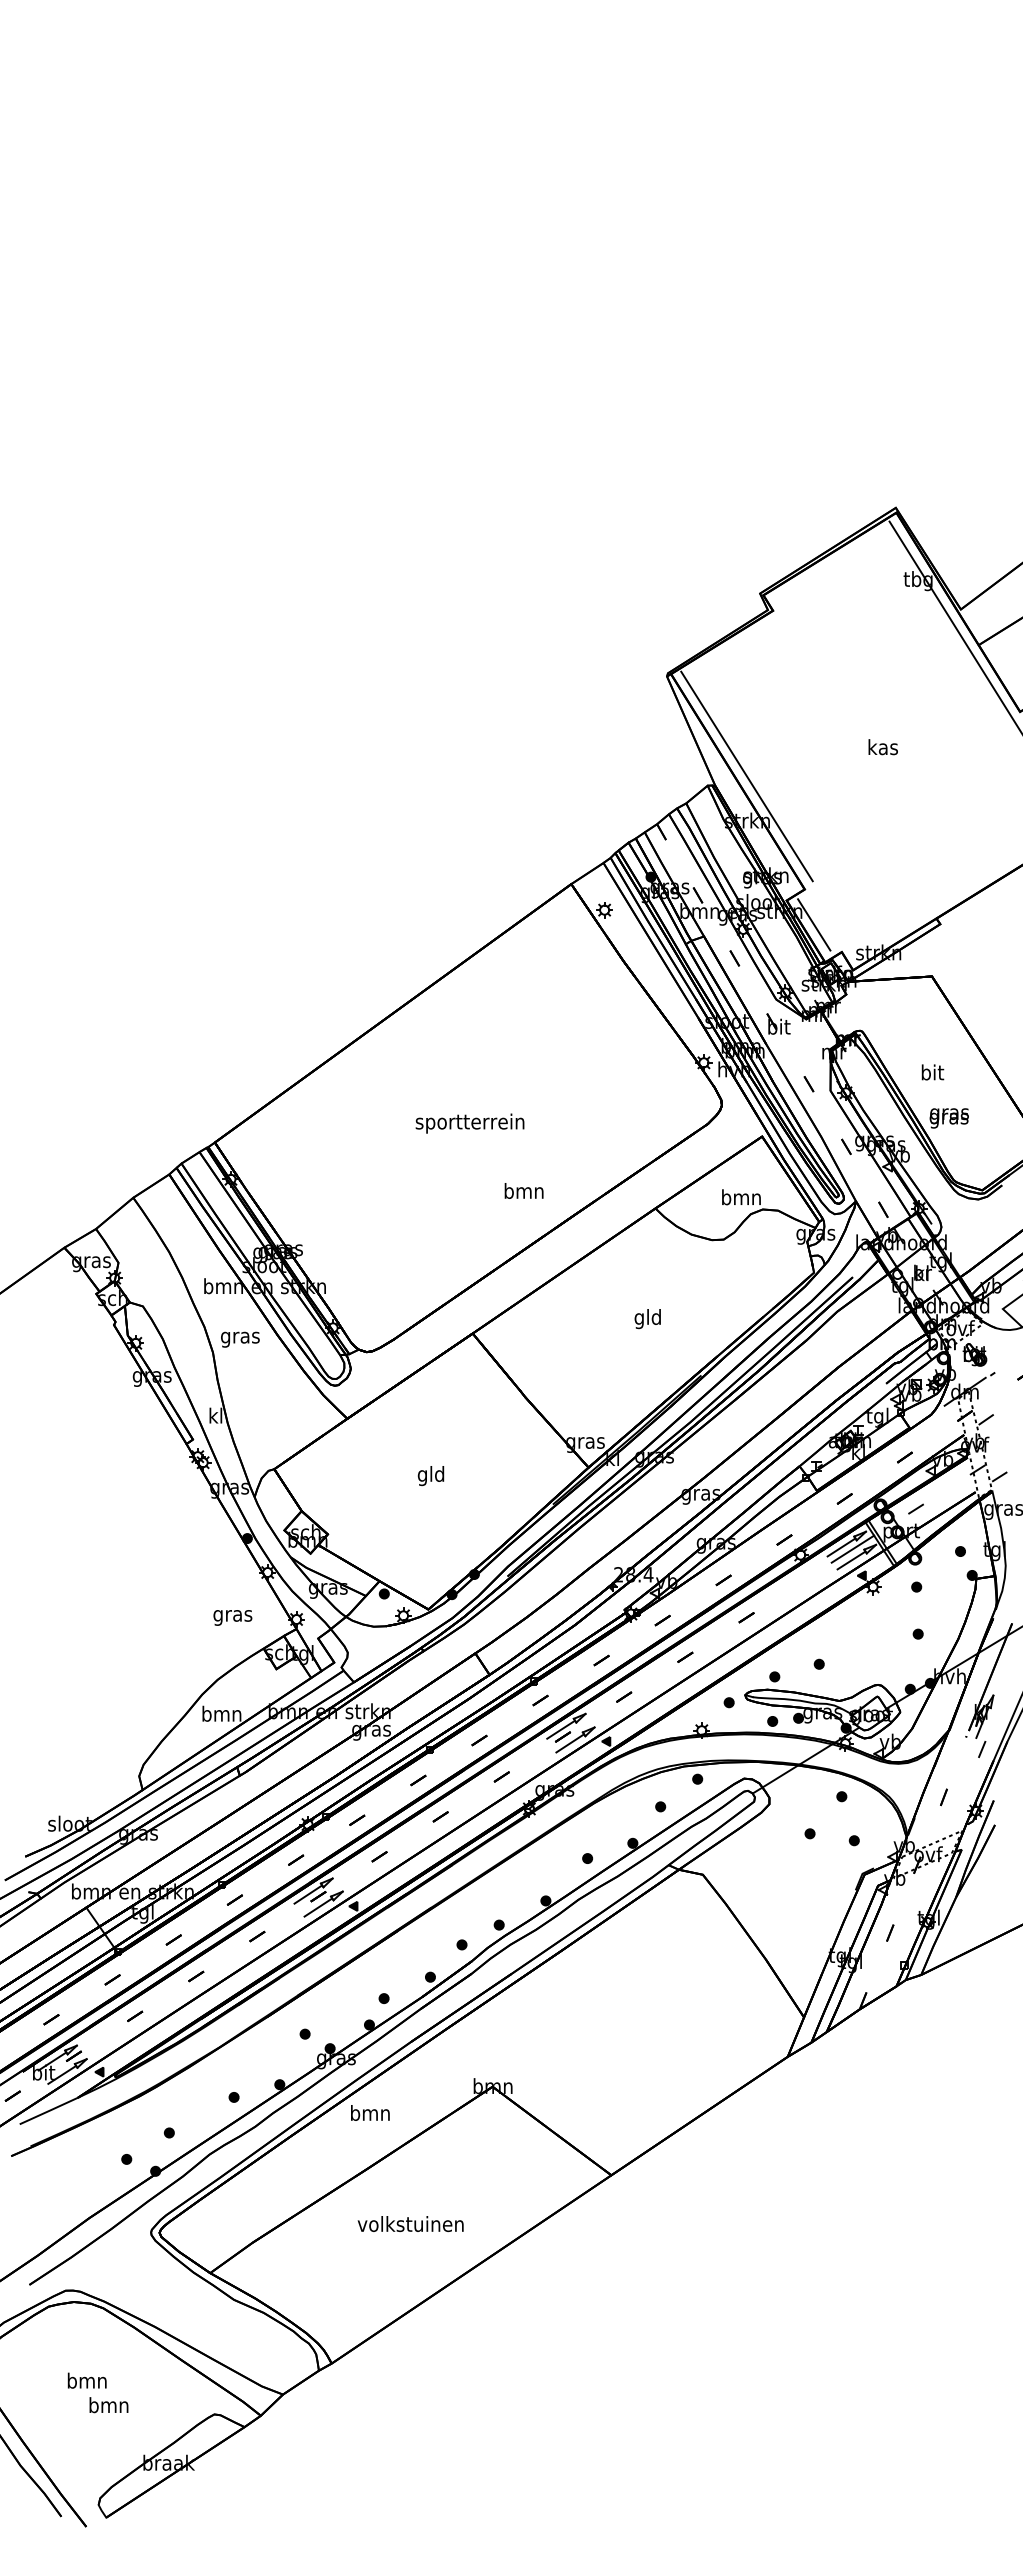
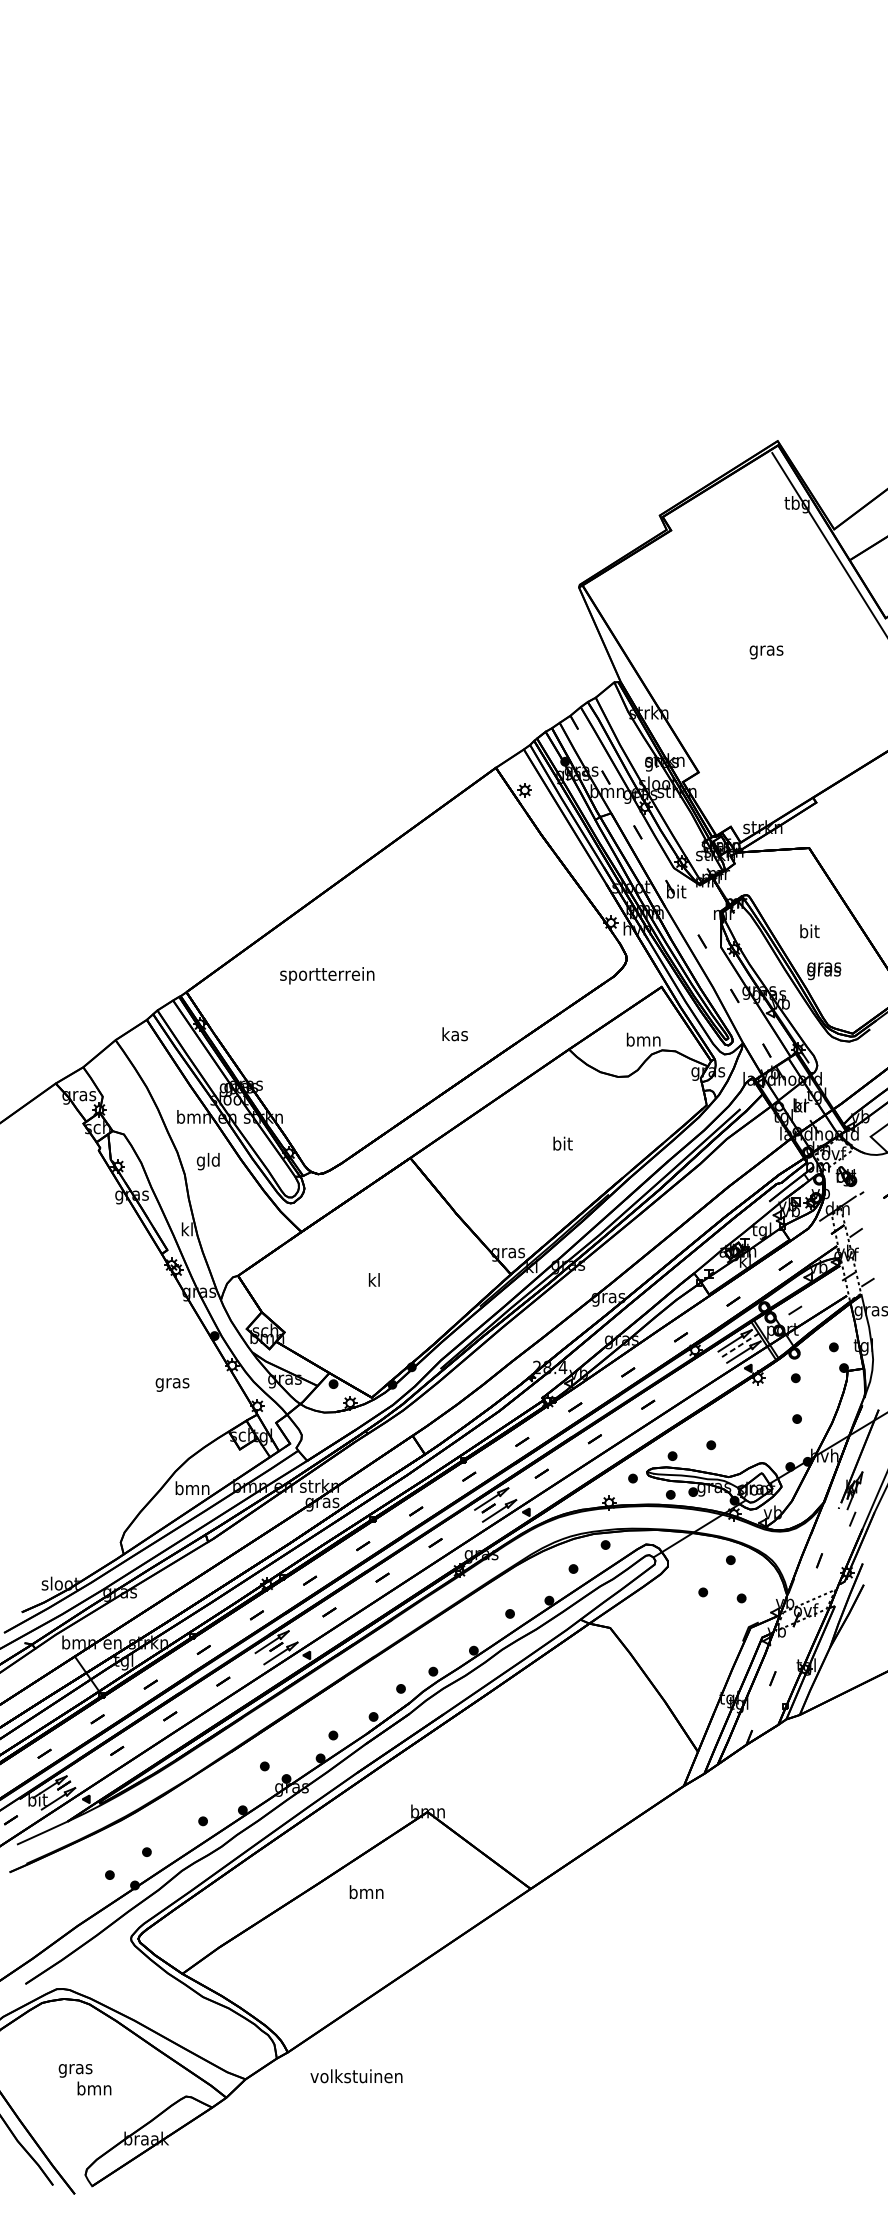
text: (882, 749) -> (766, 650), kas -> gras
line: (746, 776) -> (648, 674), removed
line: (814, 924) -> (707, 802), removed
text: (469, 1123) -> (326, 975), moved
text: (523, 1190) -> (454, 1033), bmn -> kas
text: (647, 1319) -> (562, 1145), gld -> bit
text: (240, 1337) -> (208, 1161), gras -> gld
text: (430, 1476) -> (373, 1282), gld -> kl
line: (853, 1548) -> (740, 1344), solid -> dashed
text: (232, 1617) -> (172, 1384), moved
text: (370, 2112) -> (366, 1891), moved
text: (410, 2223) -> (356, 2075), moved
text: (86, 2382) -> (74, 2068), bmn -> gras

